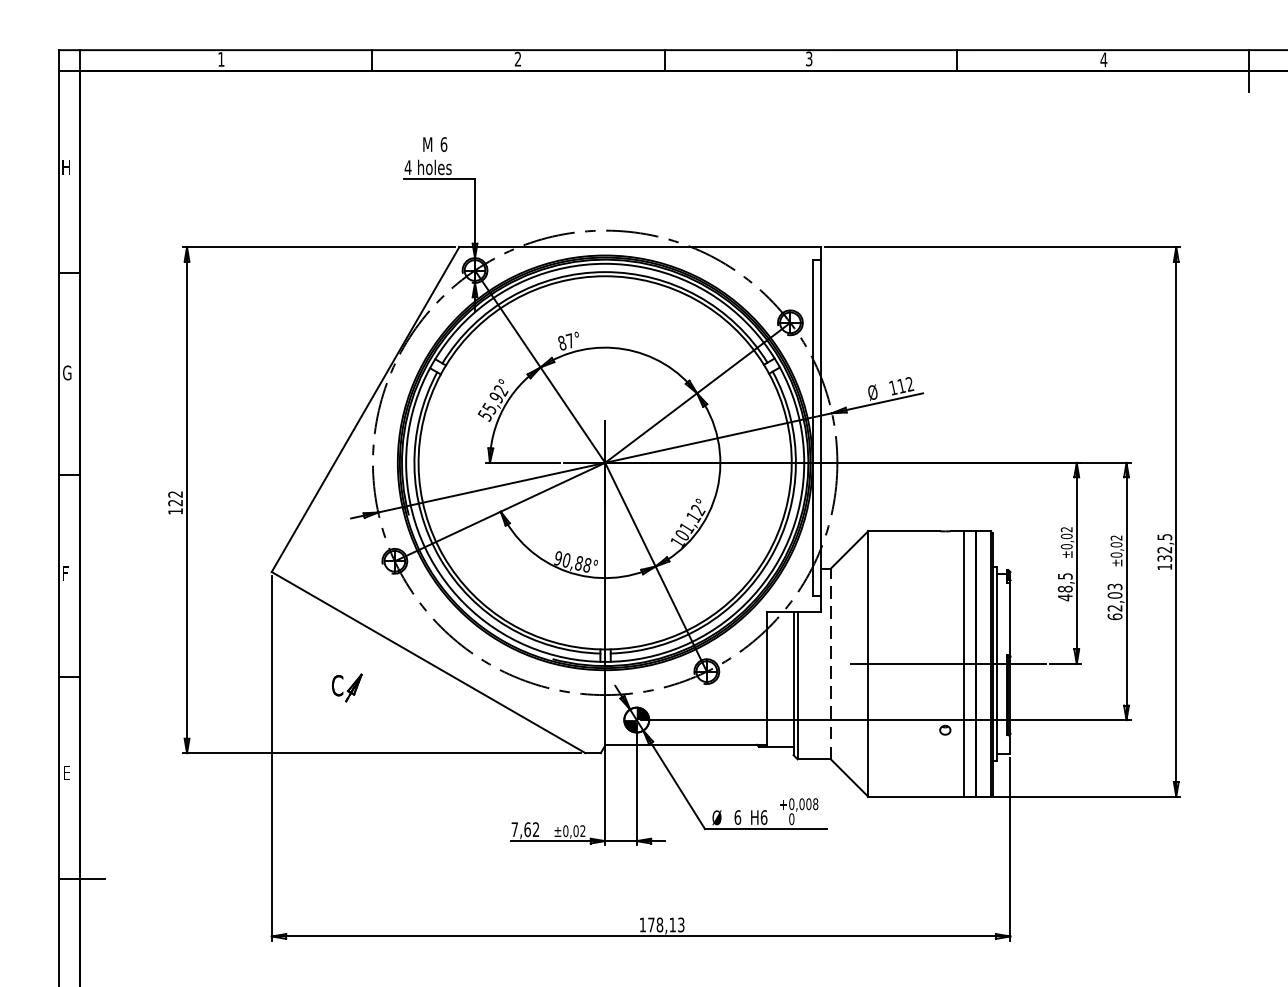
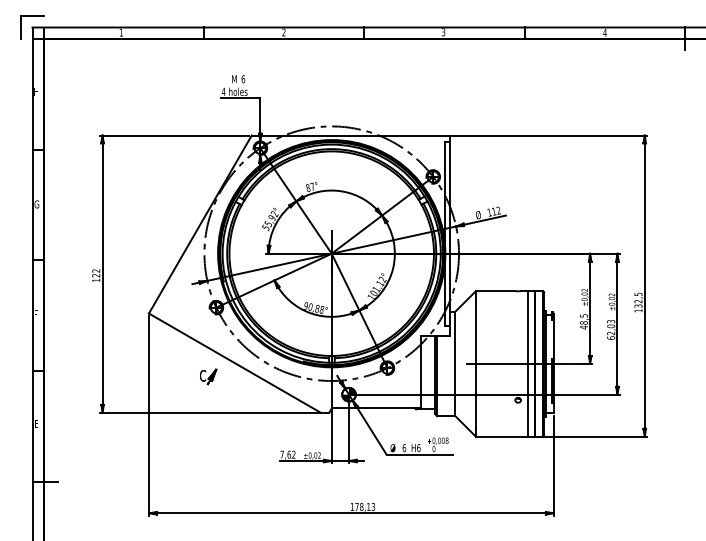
part: (59, 30) -> (32, 16), added
line: (831, 663) -> (455, 363), dashed -> solid
part: (347, 686) -> (208, 376), moved

